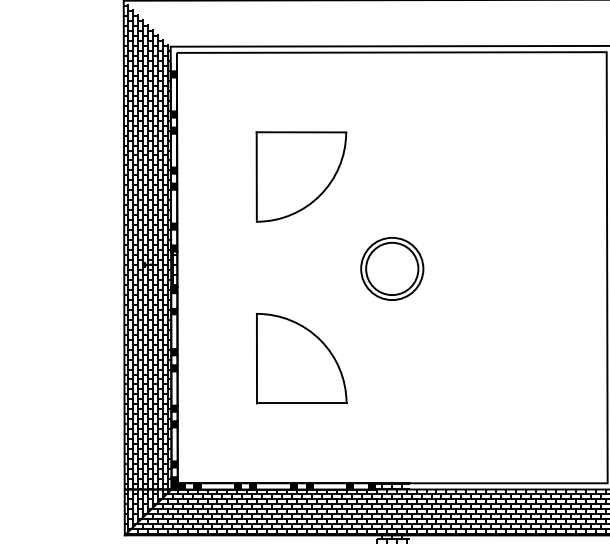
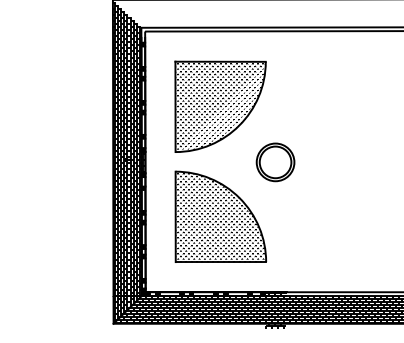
part: (301, 176) -> (220, 106), size x1.67
part: (301, 358) -> (220, 216), size x1.67

